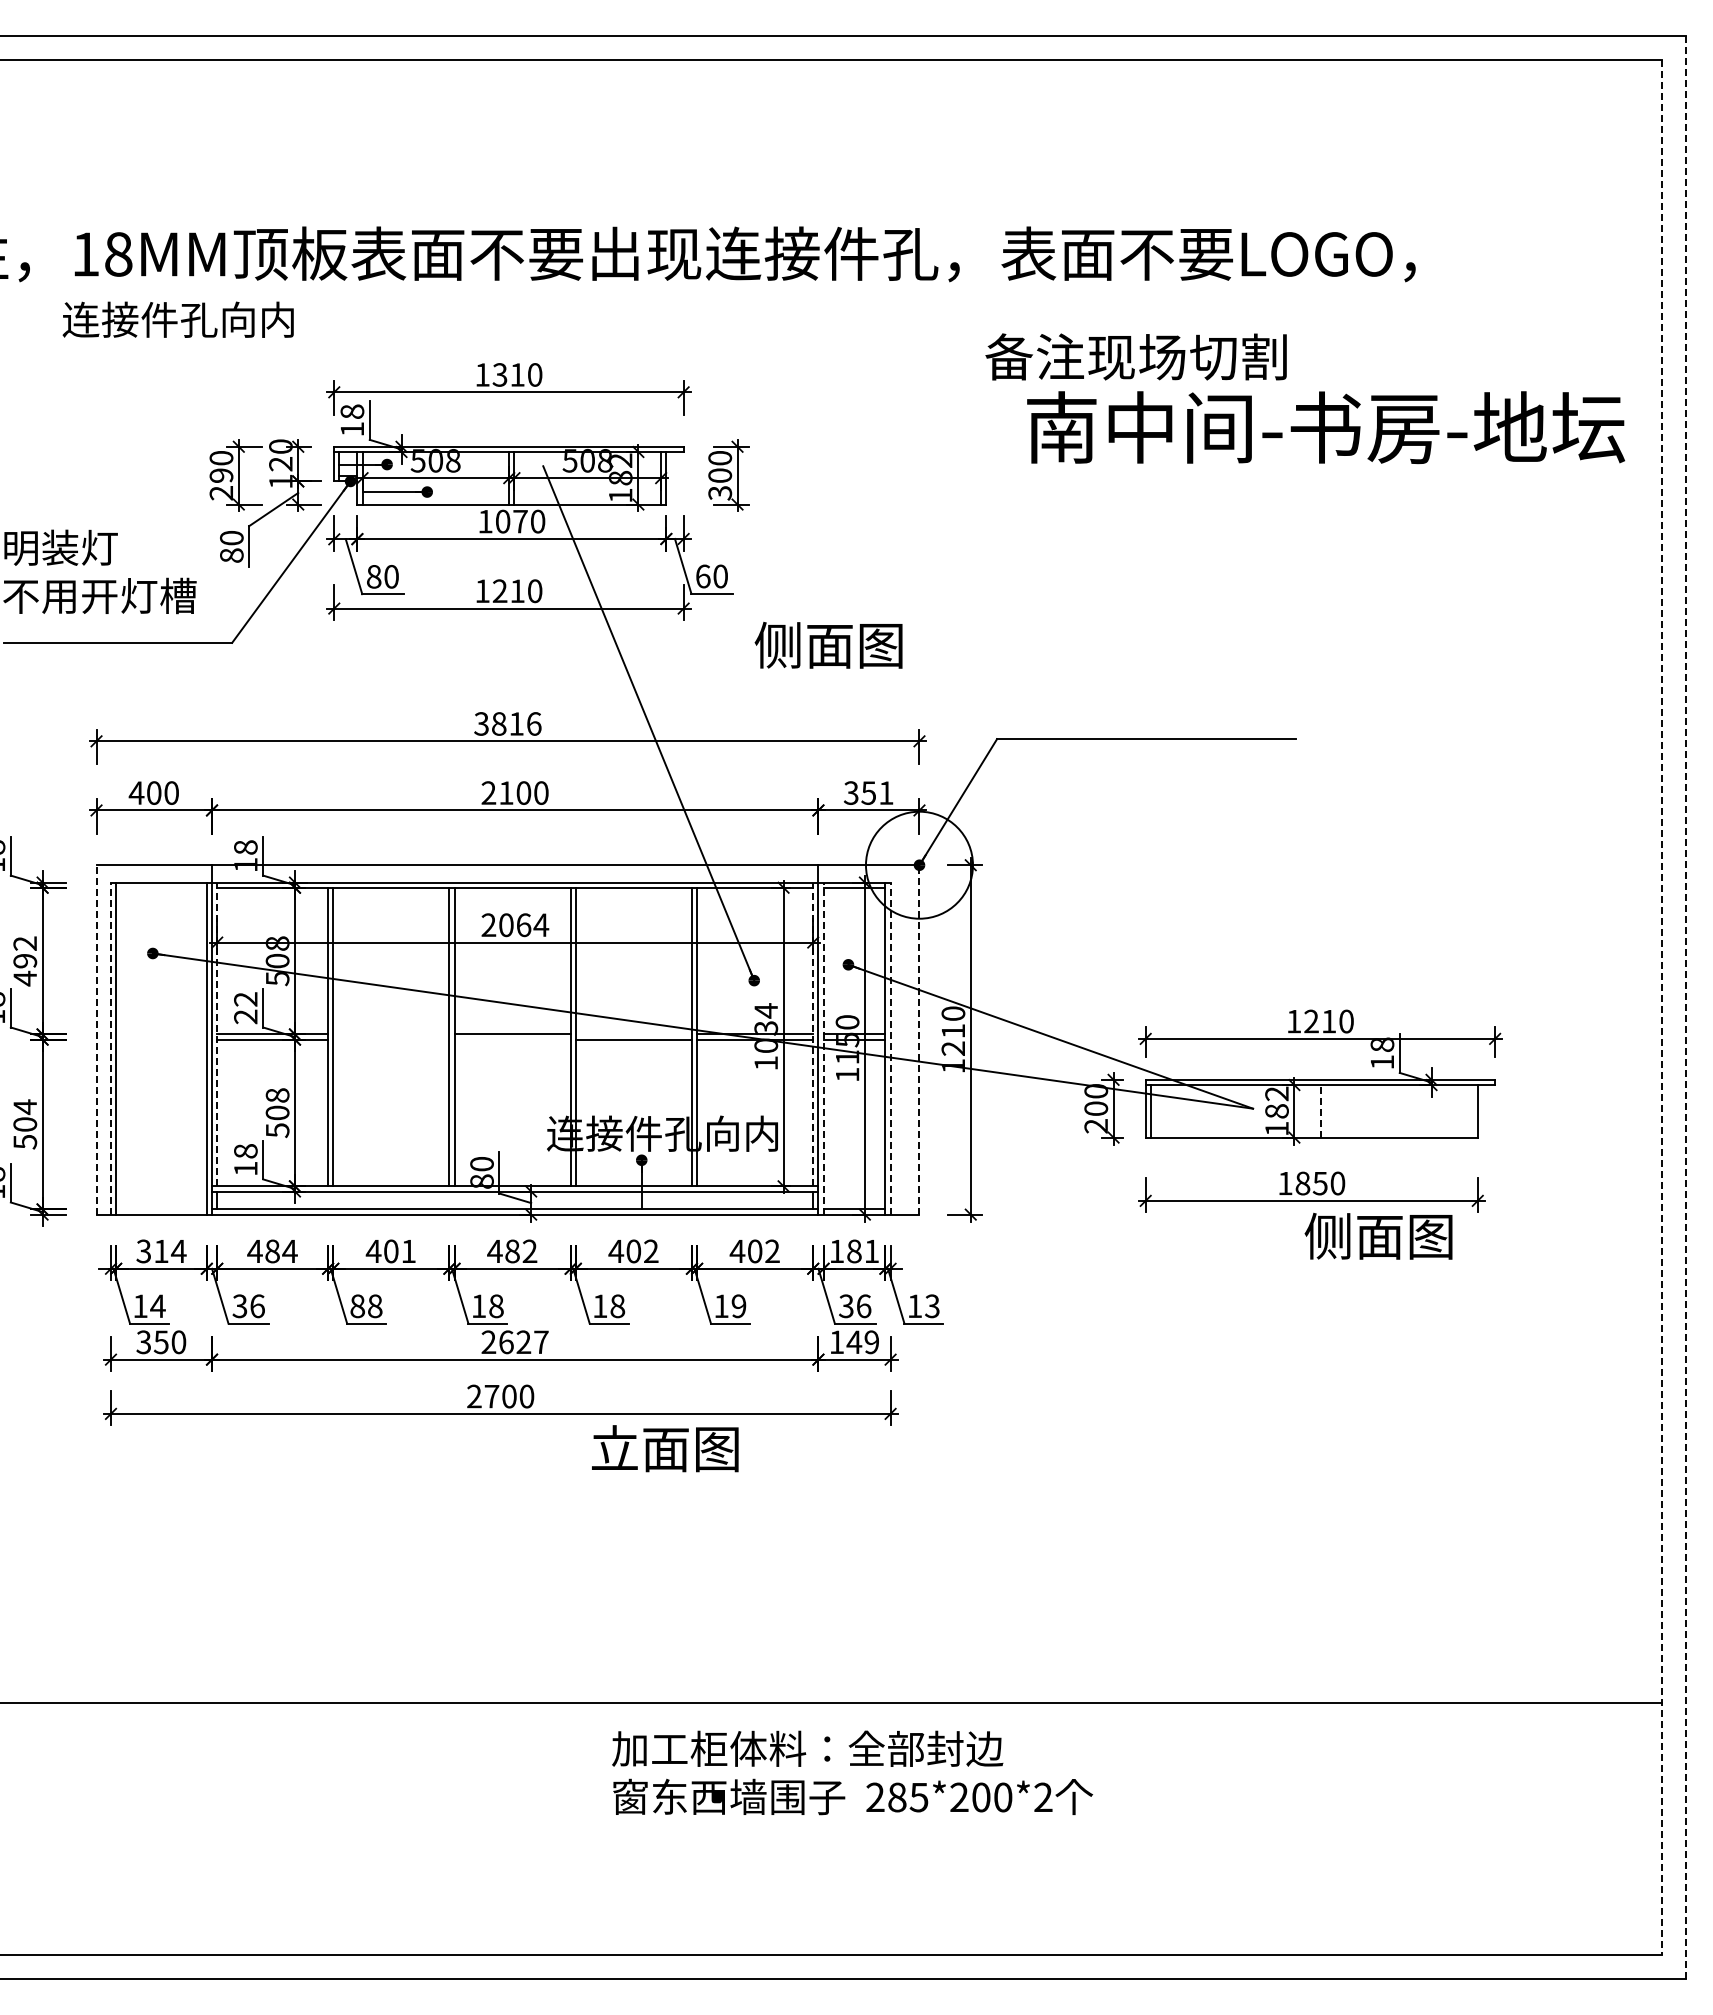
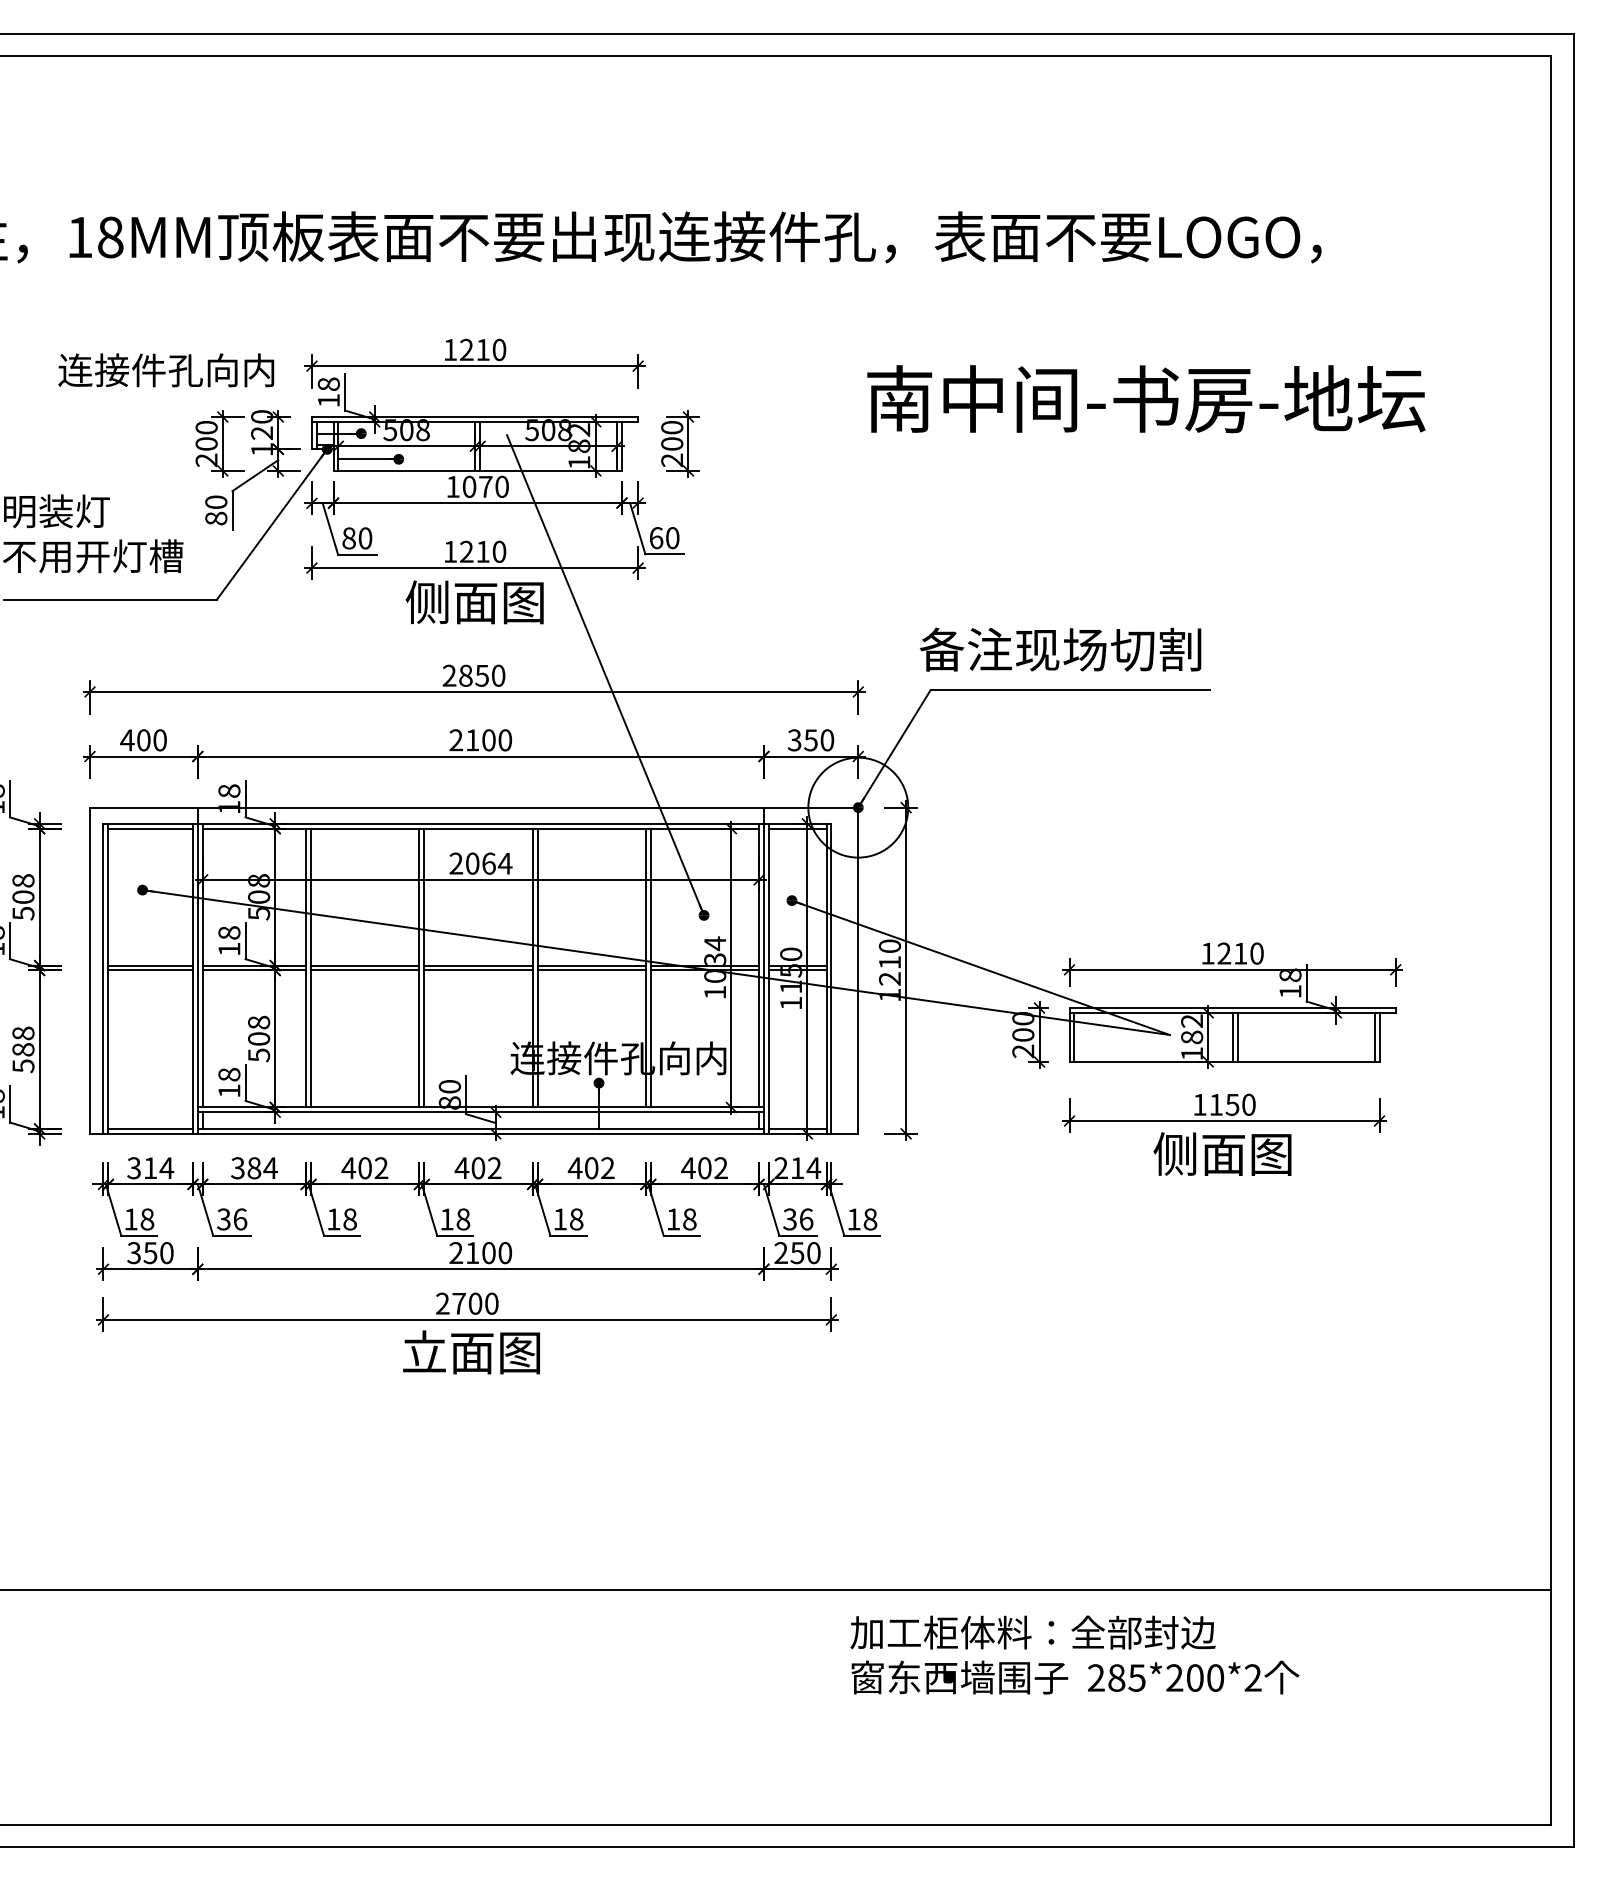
text: (177, 319) -> (165, 370), moved
text: (1135, 356) -> (1059, 649), moved
text: (499, 374) -> (466, 349), 1310 -> 1210
text: (1326, 427) -> (1146, 399), moved
text: (221, 475) -> (206, 443), 290 -> 200
text: (720, 493) -> (672, 460), 300 -> 200
text: (828, 644) -> (474, 601), moved
text: (507, 723) -> (473, 675), 3816 -> 2850
text: (886, 792) -> (827, 739), 351 -> 350
line: (161, 887) -> (150, 828), added
text: (25, 961) -> (23, 897), 492 -> 508
line: (1661, 1007) -> (1551, 940), dashed -> solid
line: (1685, 1007) -> (1573, 940), dashed -> solid
text: (245, 1008) -> (229, 941), 22 -> 18
line: (161, 1034) -> (150, 965), added
line: (217, 1034) -> (202, 965), dashed -> solid
line: (391, 1034) -> (365, 965), added
line: (633, 1034) -> (591, 965), added
line: (813, 1034) -> (759, 965), dashed -> solid
line: (96, 1039) -> (89, 970), dashed -> solid
line: (161, 1039) -> (150, 970), added
line: (391, 1039) -> (365, 970), added
line: (512, 1039) -> (478, 970), added
line: (919, 1039) -> (858, 970), dashed -> solid
line: (110, 1048) -> (103, 978), dashed -> solid
line: (823, 1048) -> (768, 978), dashed -> solid
line: (890, 1048) -> (831, 978), dashed -> solid
line: (1320, 1110) -> (1232, 1036), dashed -> solid
line: (1325, 1111) -> (1237, 1037), added
line: (1472, 1111) -> (1374, 1037), added
text: (25, 1115) -> (23, 1041), 504 -> 588
text: (1302, 1183) -> (1215, 1104), 1850 -> 1150
line: (161, 1209) -> (150, 1129), added
text: (1378, 1235) -> (1222, 1153), moved
text: (408, 1250) -> (381, 1167), 401 -> 402
text: (254, 1251) -> (237, 1168), 484 -> 384
text: (512, 1251) -> (478, 1168), 482 -> 402
text: (854, 1251) -> (797, 1168), 181 -> 214
text: (157, 1306) -> (146, 1219), 14 -> 18
text: (357, 1306) -> (333, 1219), 88 -> 18
text: (738, 1306) -> (689, 1219), 19 -> 18
text: (932, 1306) -> (870, 1219), 13 -> 18
text: (523, 1342) -> (488, 1253), 2627 -> 2100
text: (854, 1342) -> (797, 1253), 149 -> 250
text: (665, 1448) -> (471, 1352), moved
text: (852, 1772) -> (1074, 1654), moved

